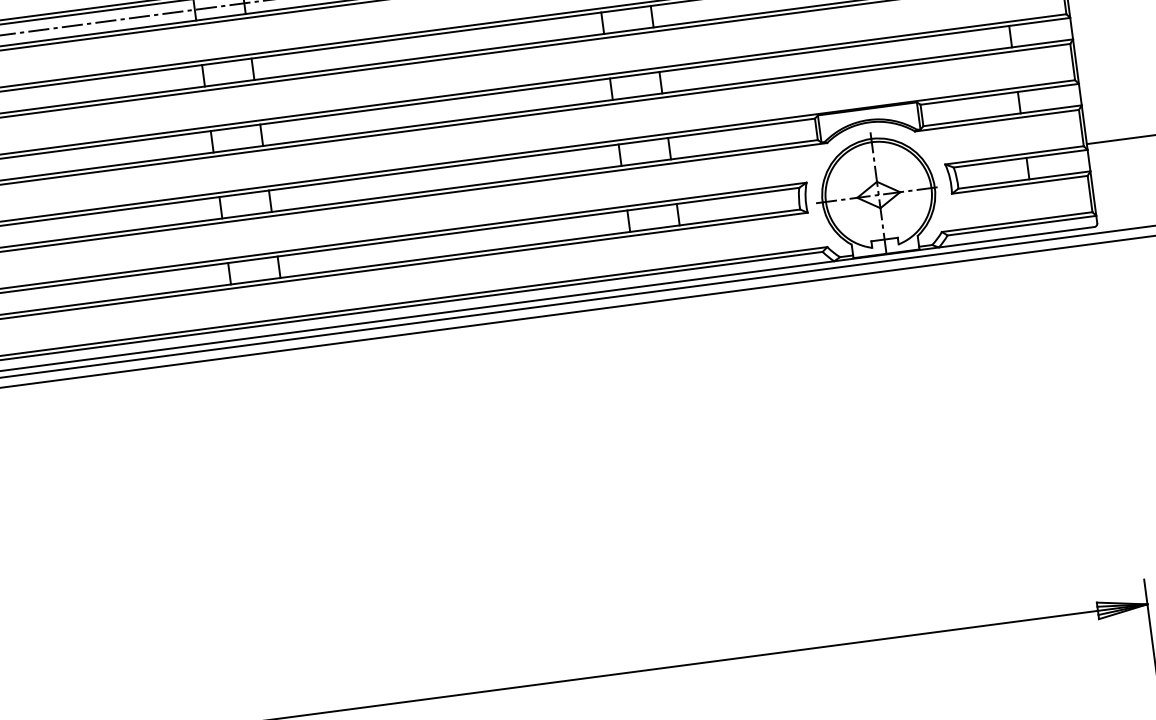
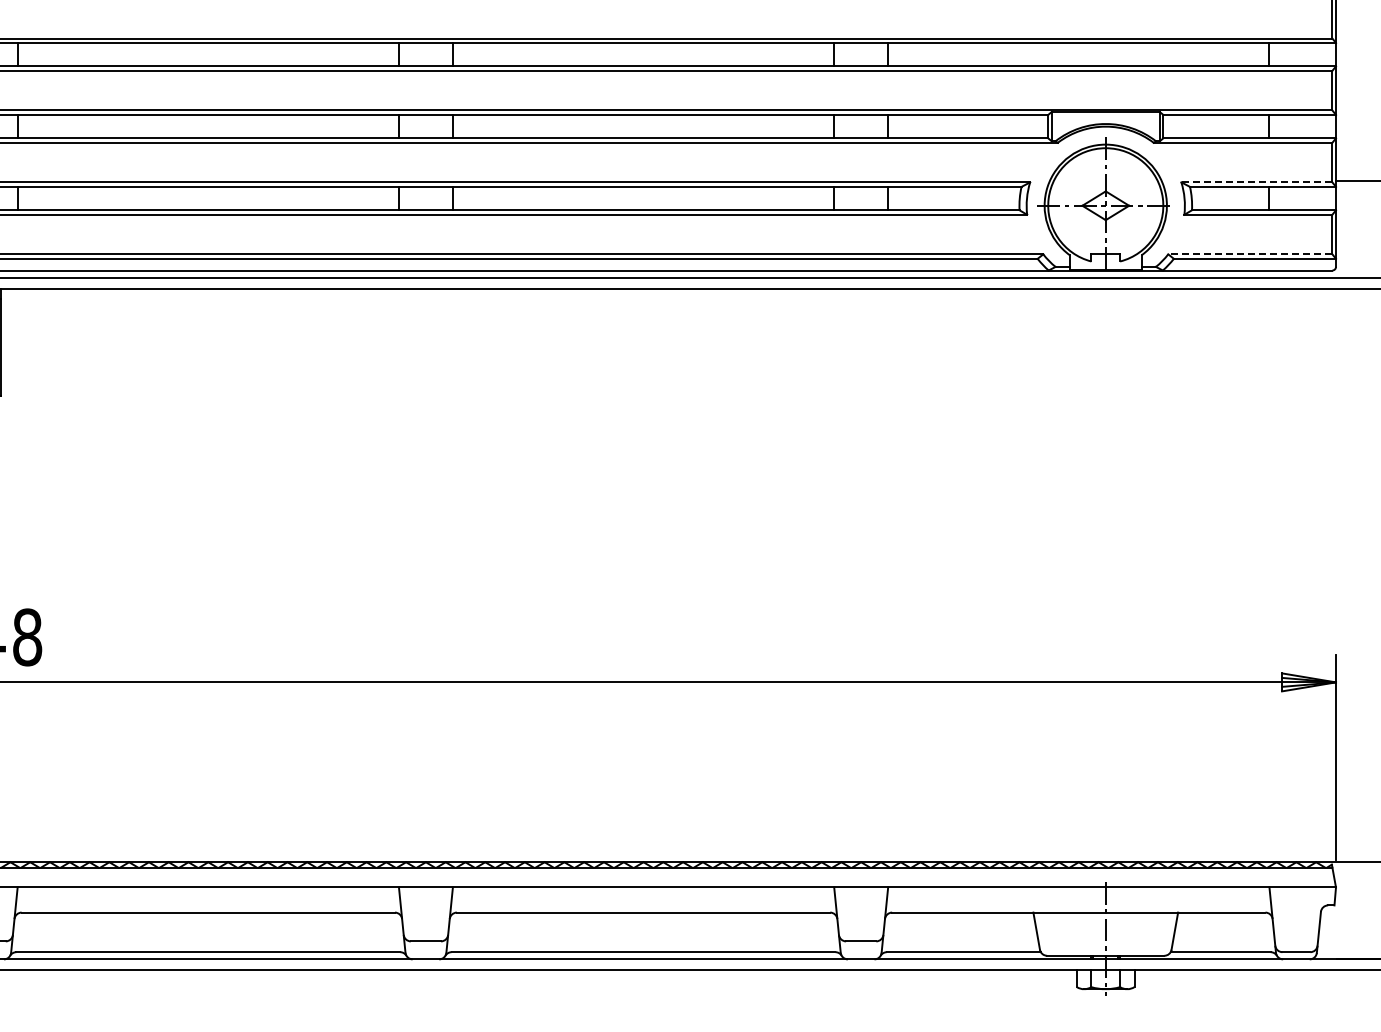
line: (1014, 155) -> (1256, 182), solid -> dashed
line: (1016, 222) -> (1249, 254), solid -> dashed

